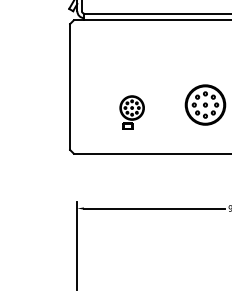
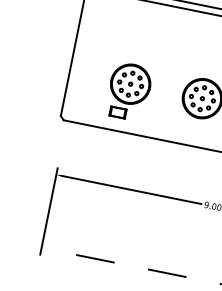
part: (131, 112) -> (128, 91), size x1.67
line: (131, 283) -> (94, 258), added
line: (205, 283) -> (167, 273), added

